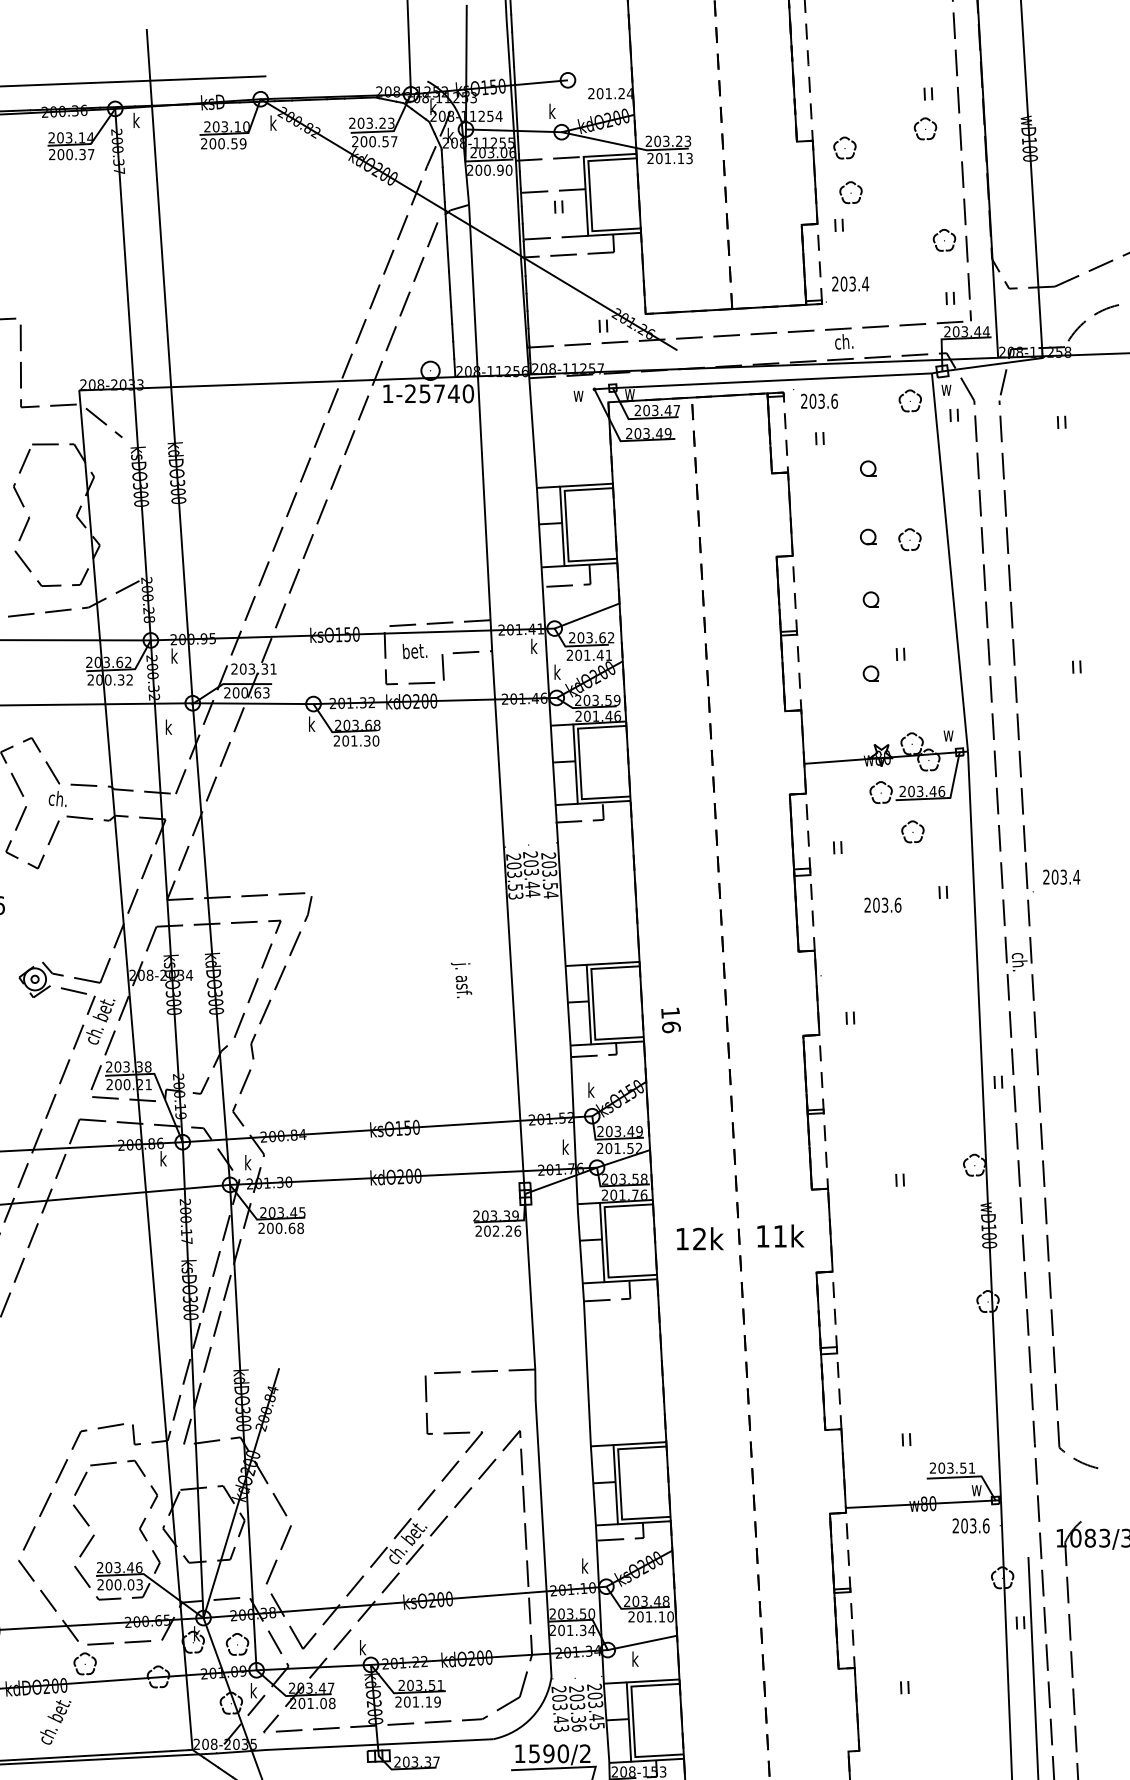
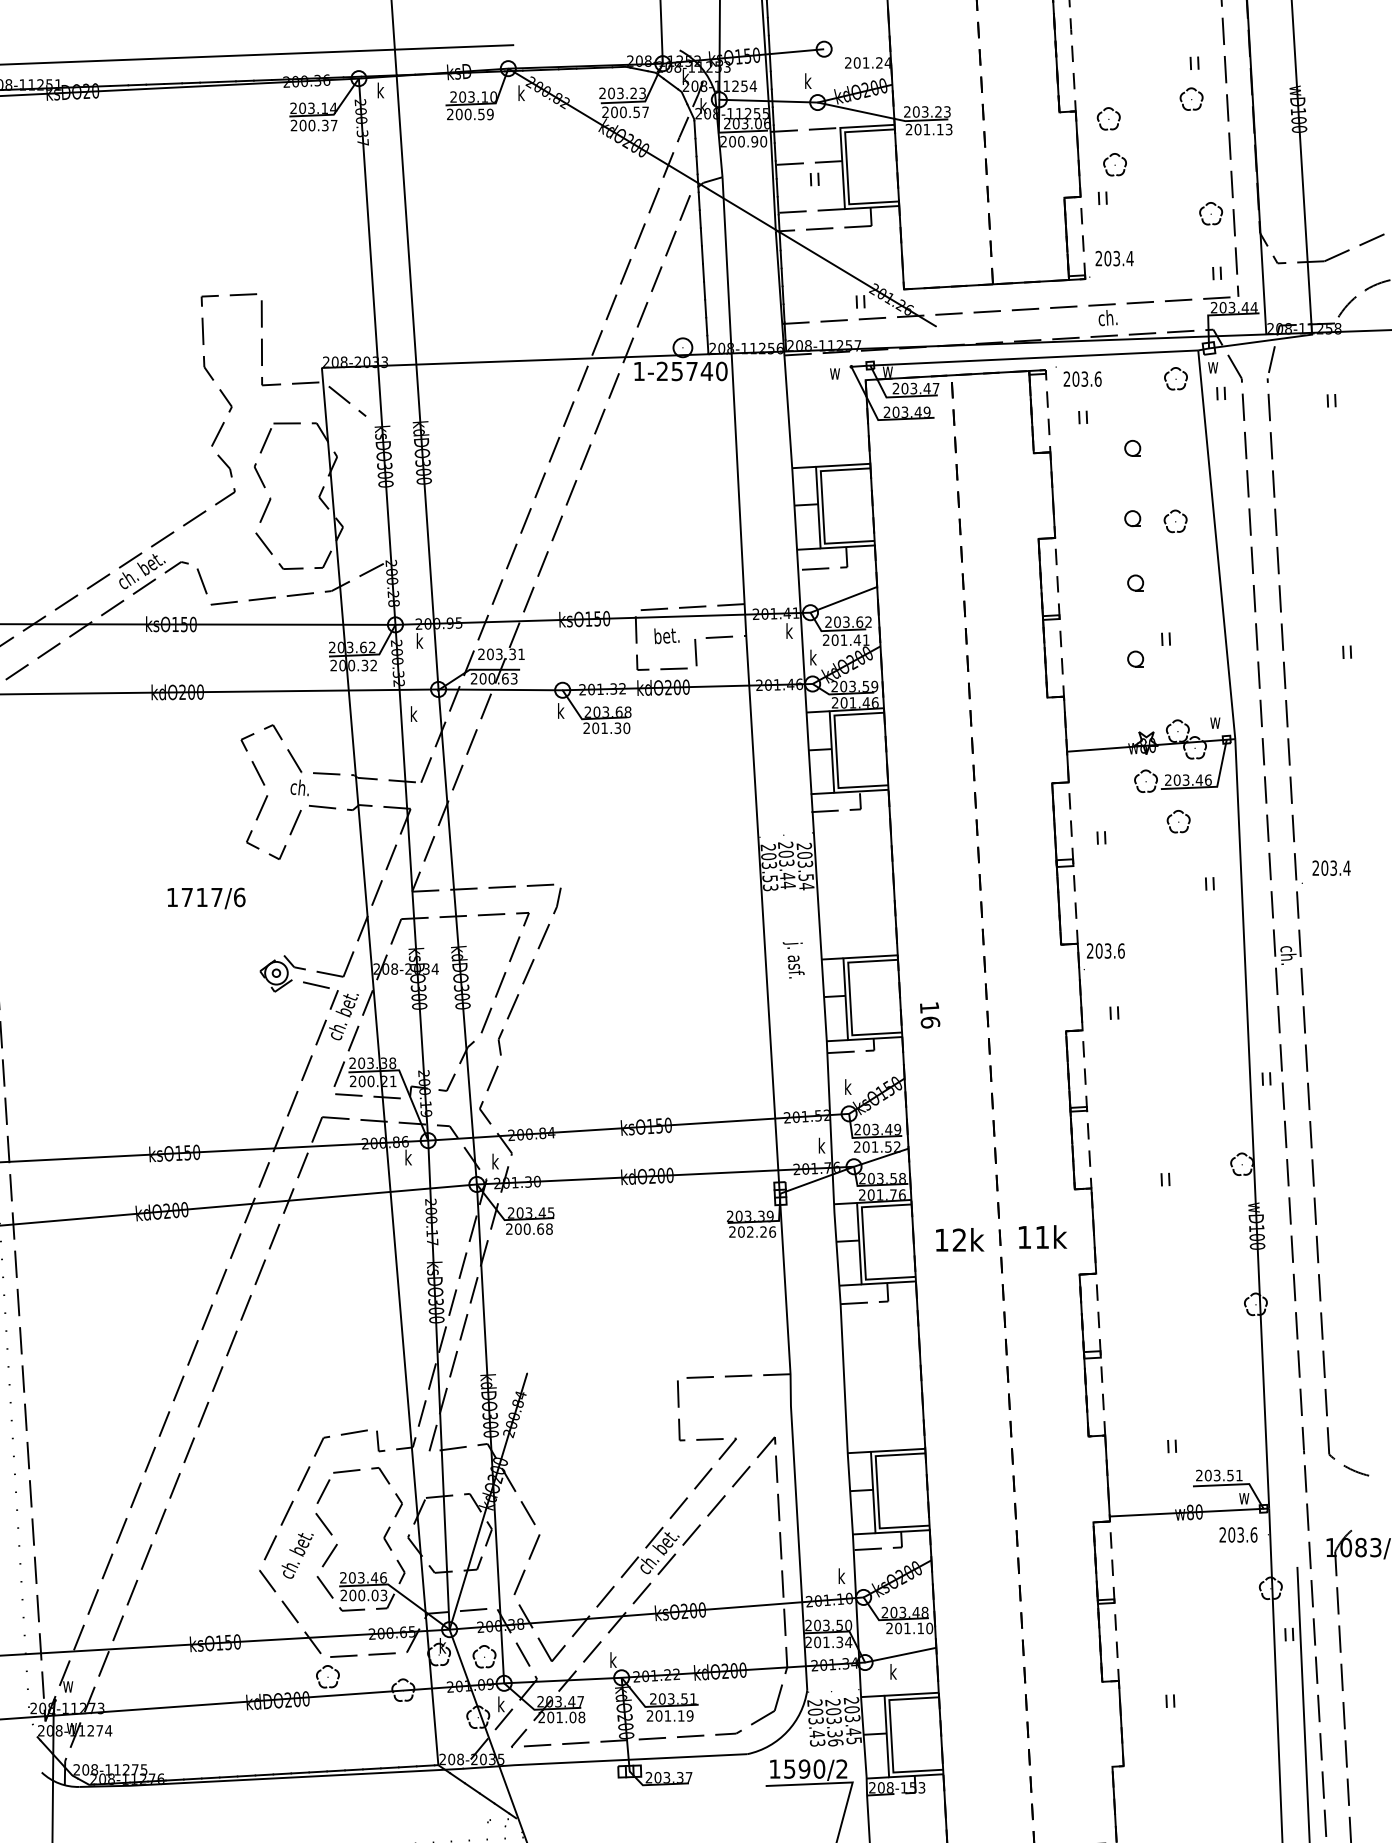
text: (882, 904) -> (1105, 950), moved
text: (461, 980) -> (793, 960), moved
text: (55, 1722) -> (297, 1555), moved

